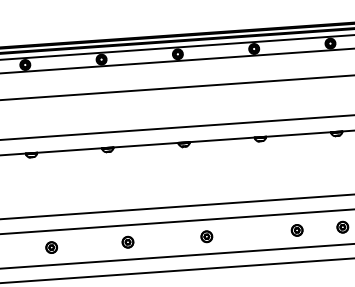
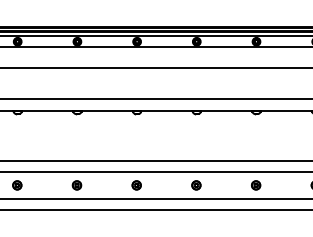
part: (297, 230) -> (196, 185), moved
part: (206, 236) -> (136, 185), moved
part: (127, 242) -> (76, 185), moved
part: (51, 247) -> (17, 185), moved

